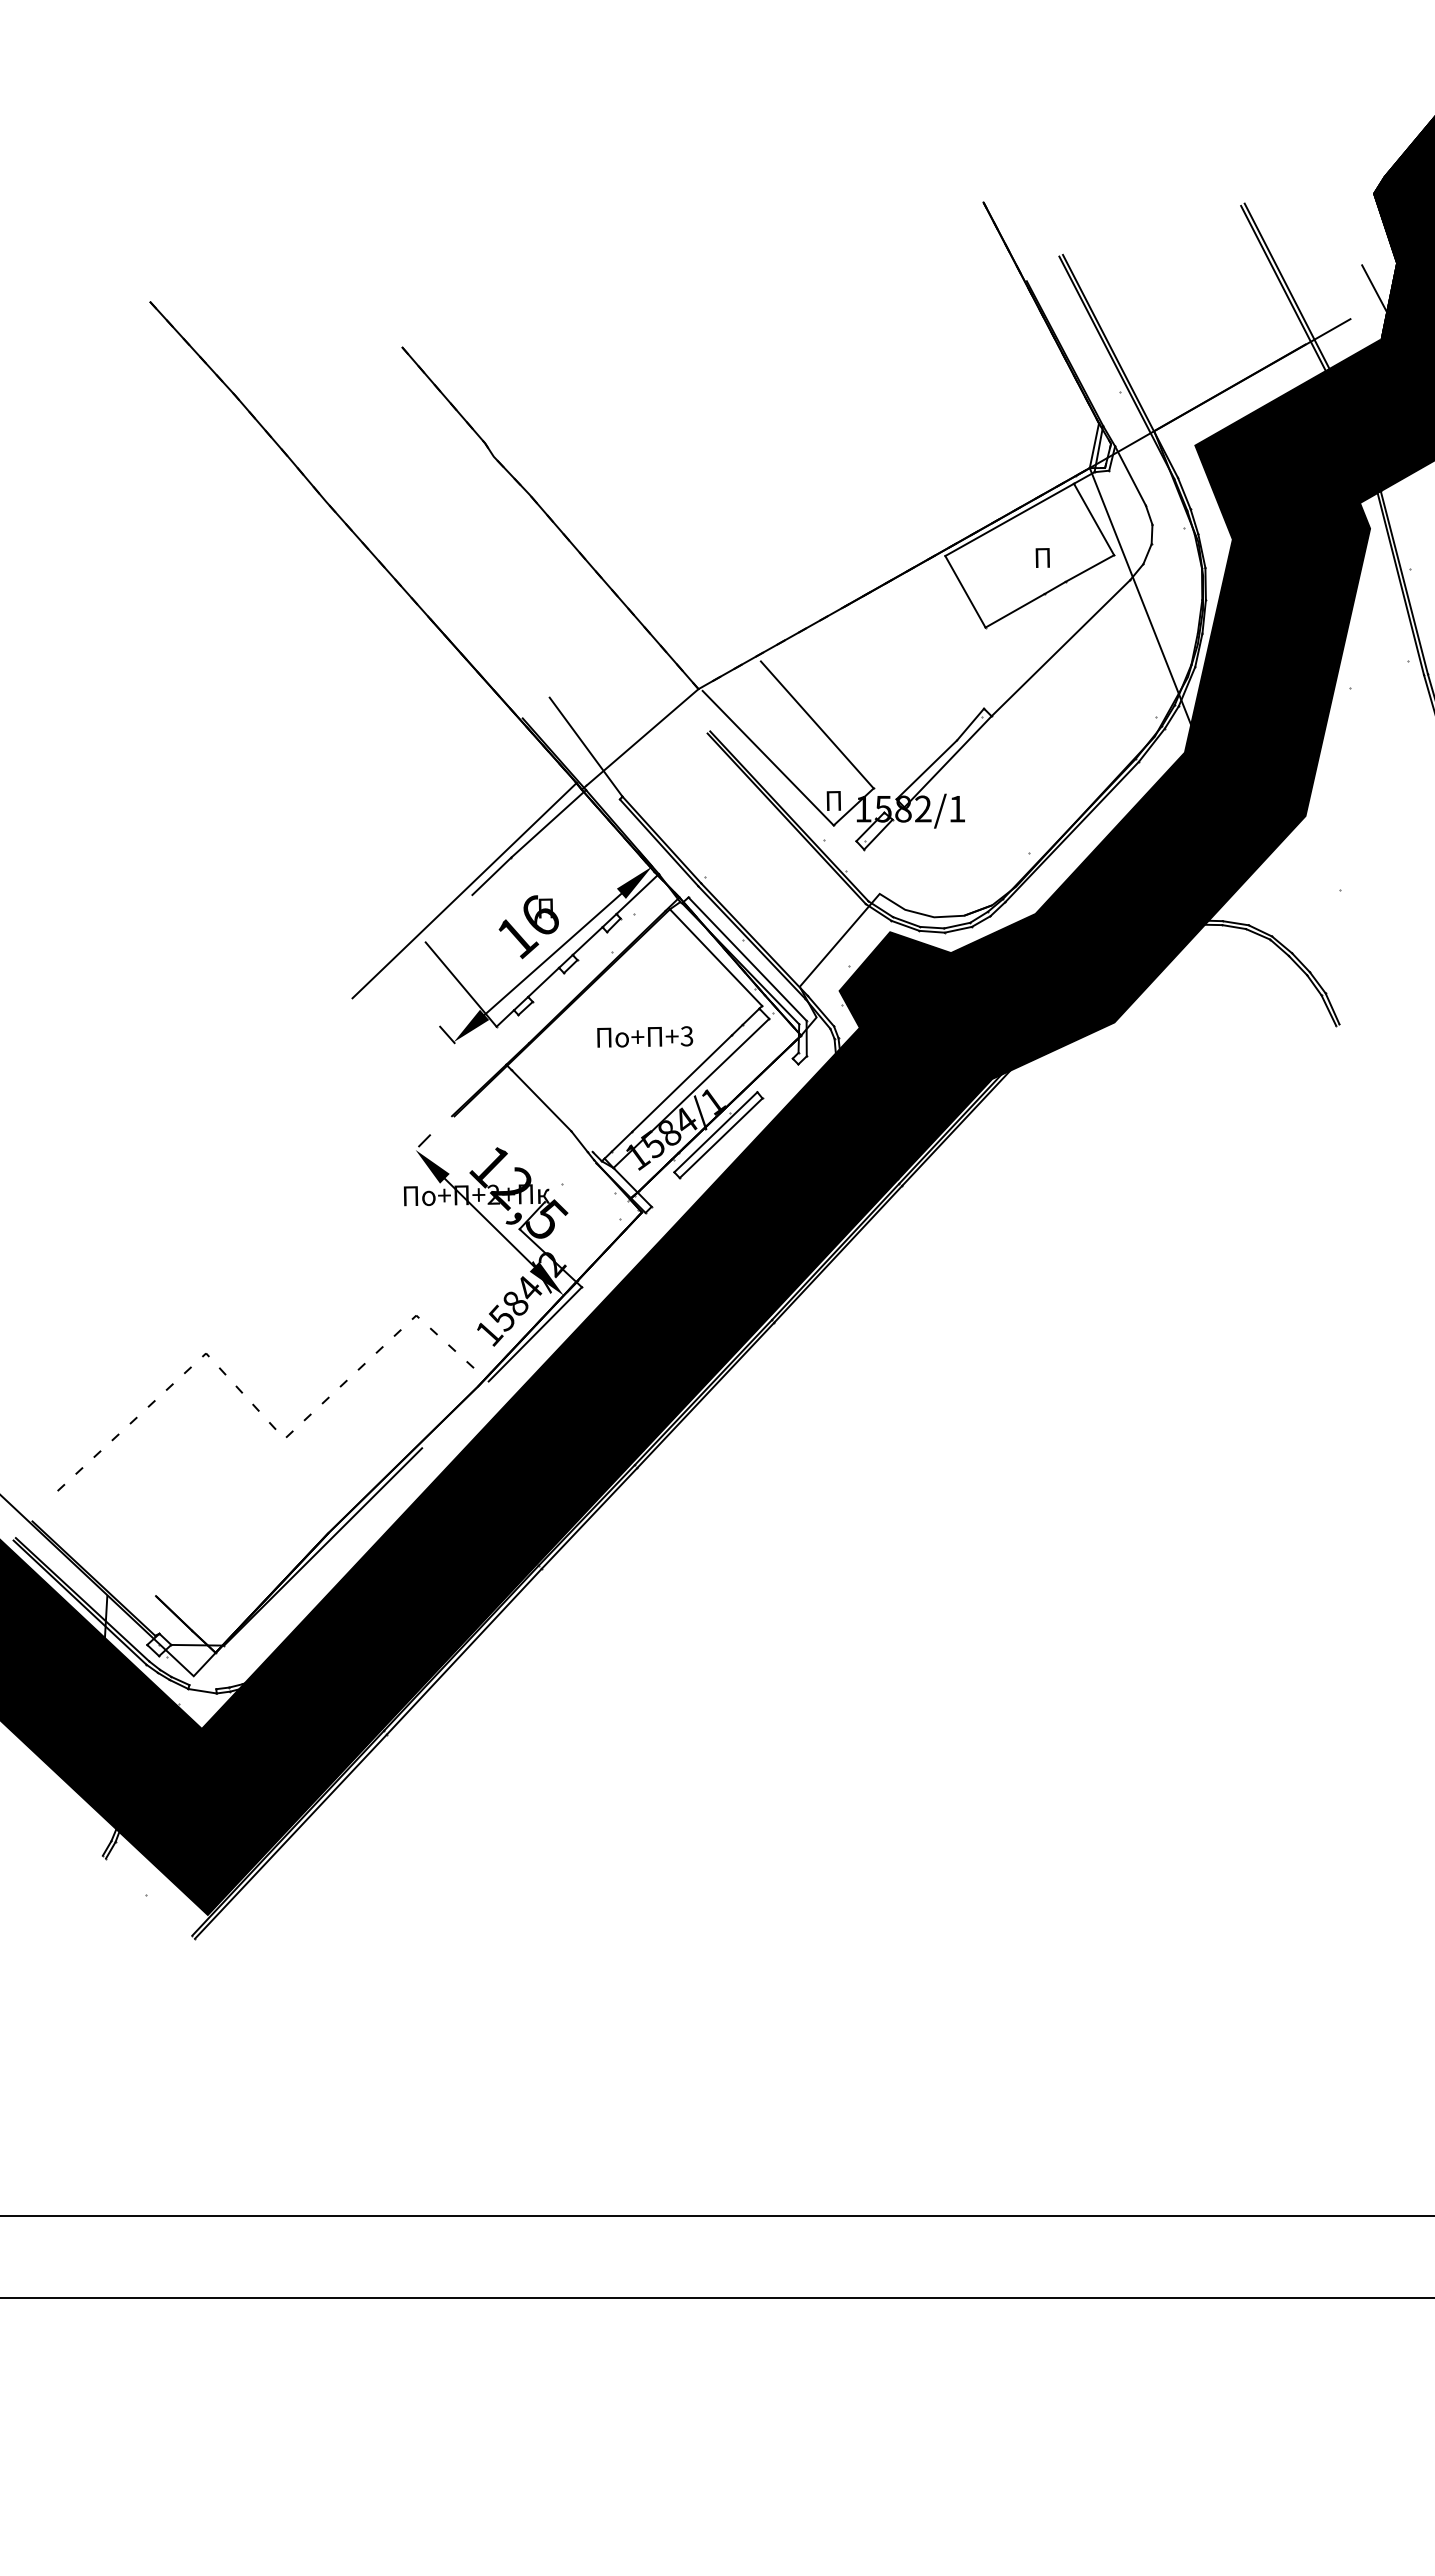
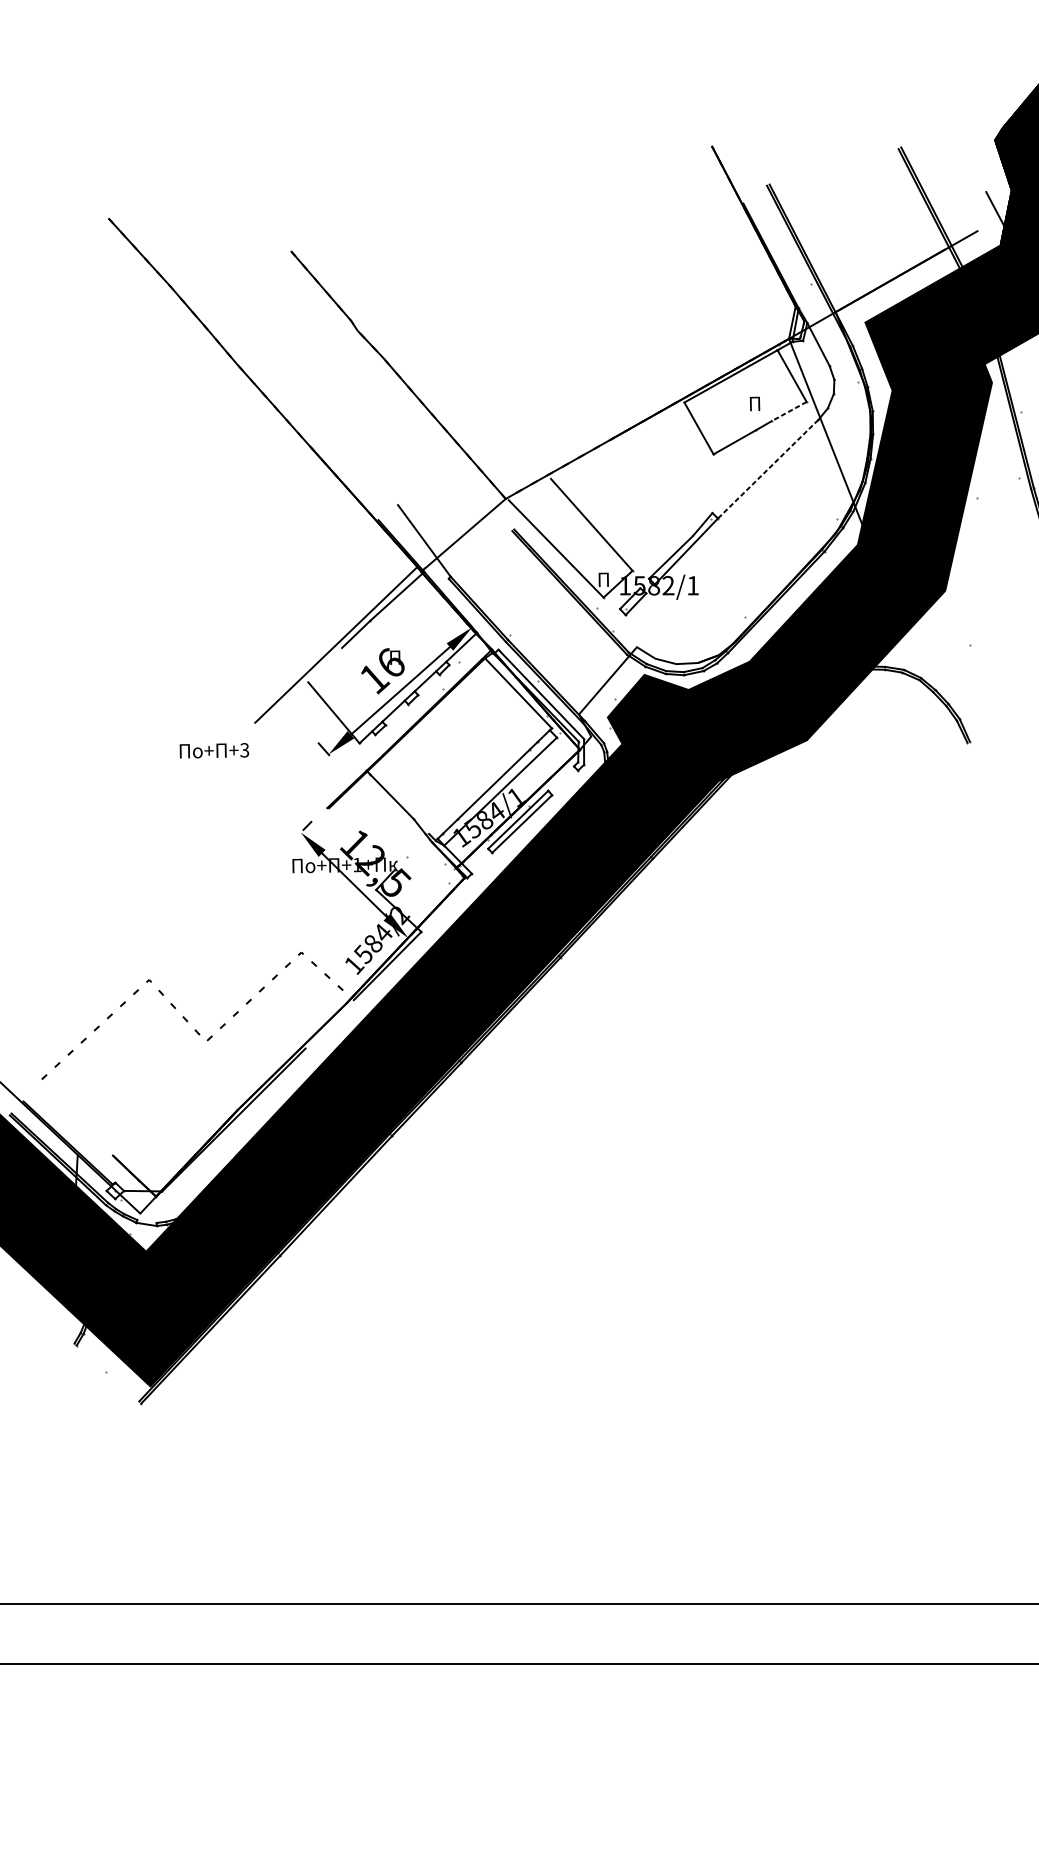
line: (1089, 568) -> (788, 411), solid -> dashed
line: (1060, 648) -> (767, 469), solid -> dashed
text: (645, 1036) -> (214, 750), moved
text: (493, 1194) -> (357, 864), 2 -> 1

